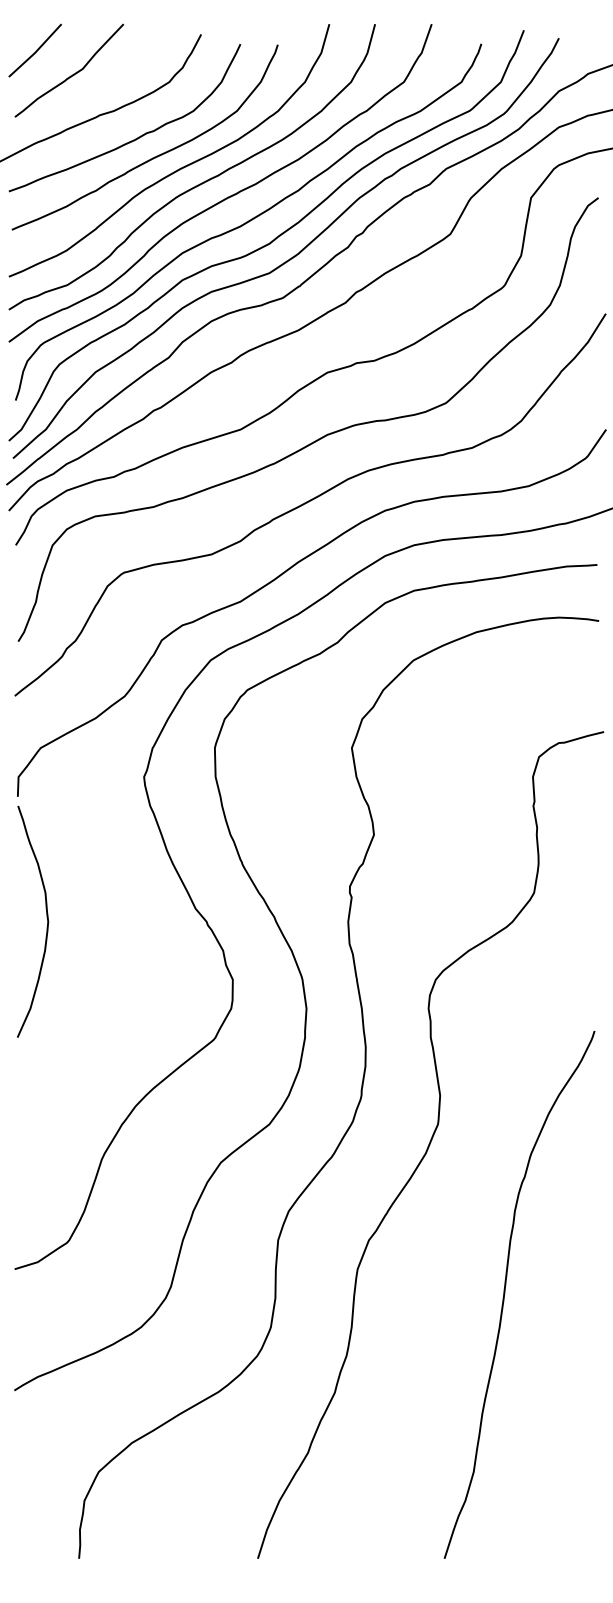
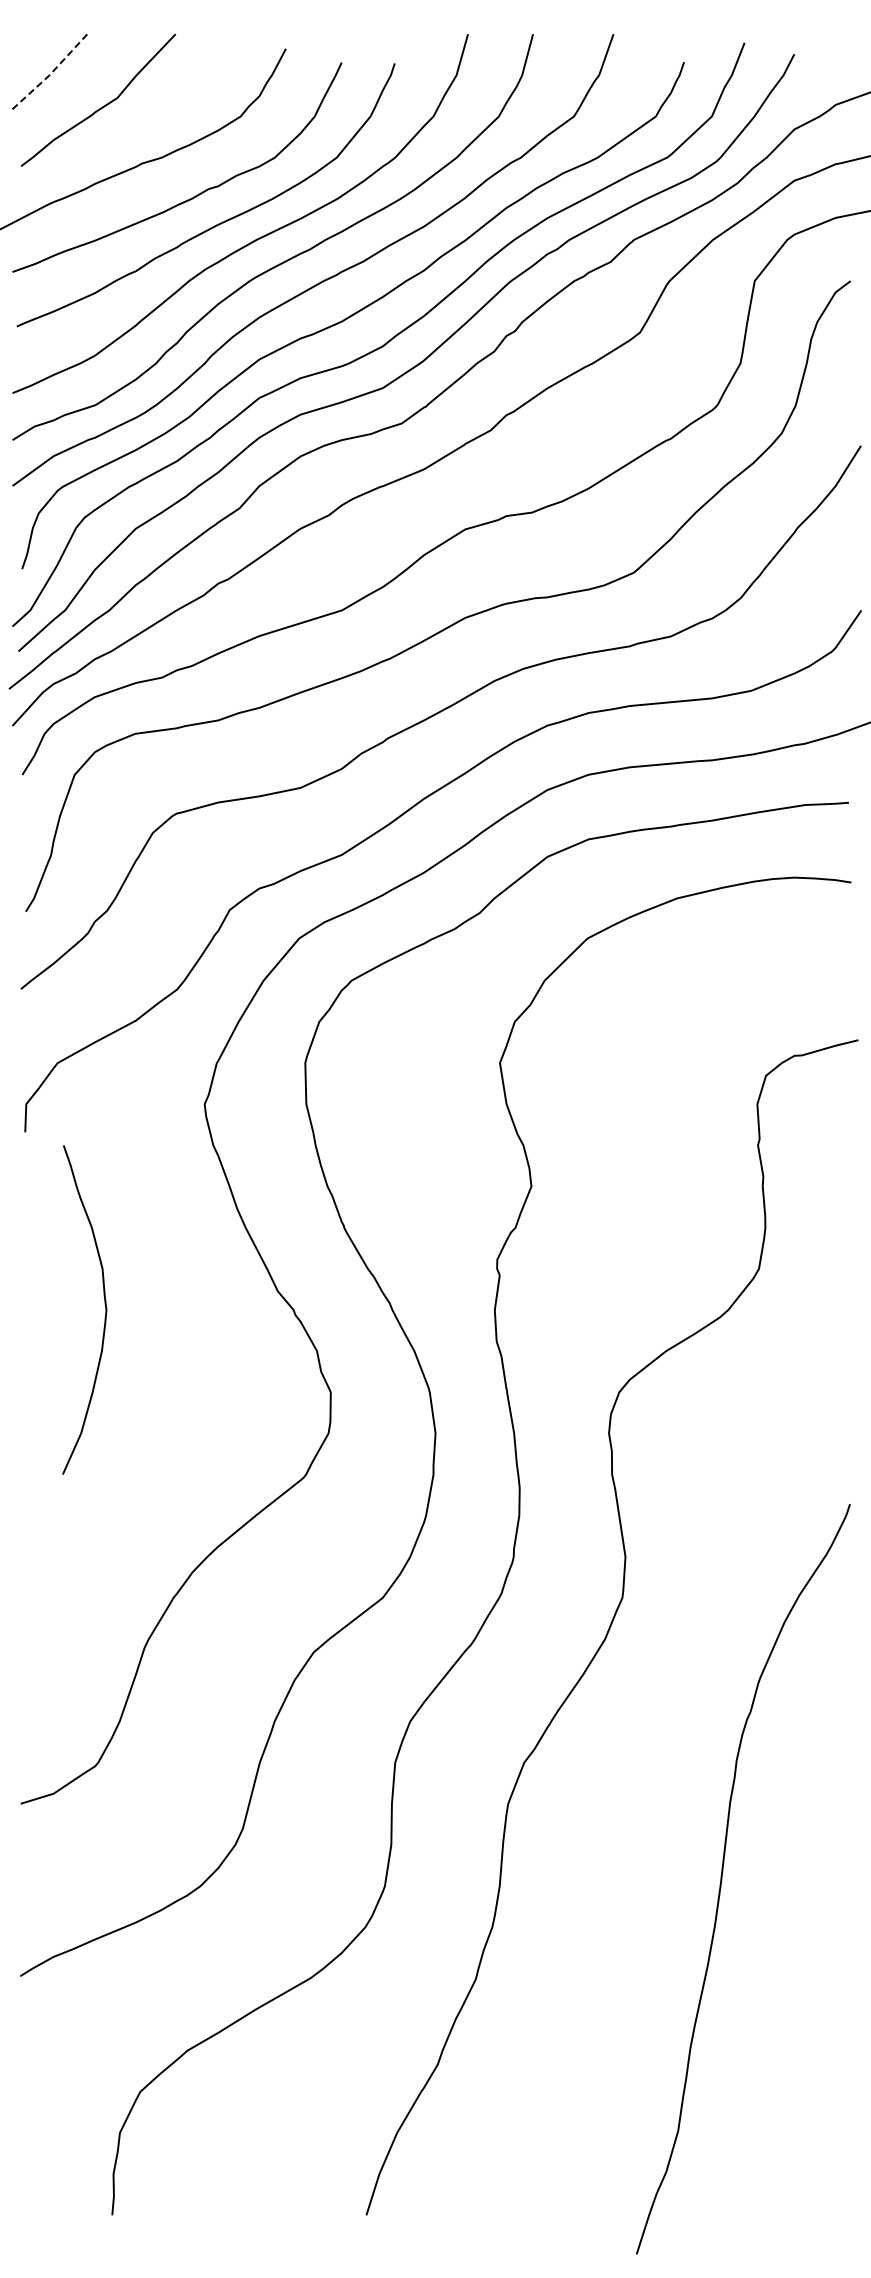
line: (35, 51) -> (50, 73), solid -> dashed
curve: (46, 917) -> (104, 1304), moved
curve: (504, 1295) -> (722, 1879), moved

